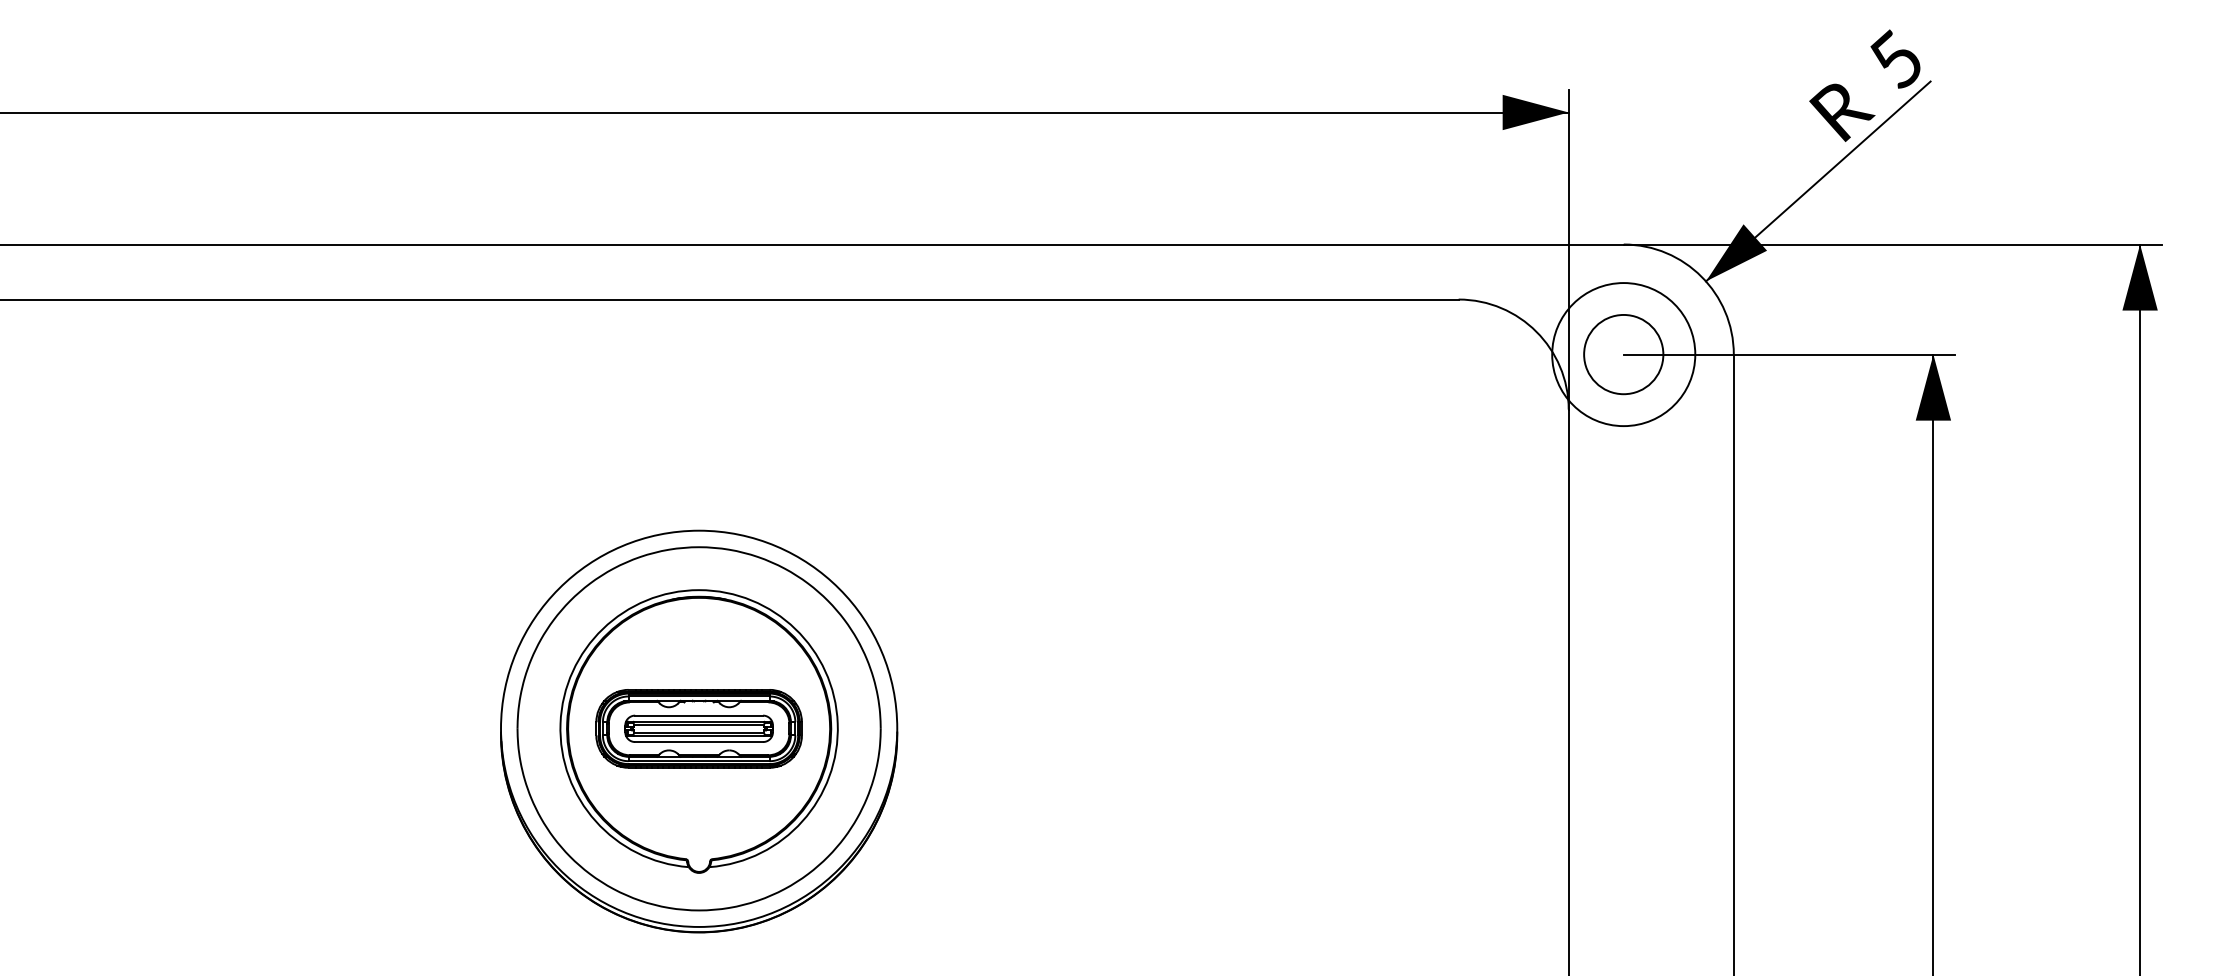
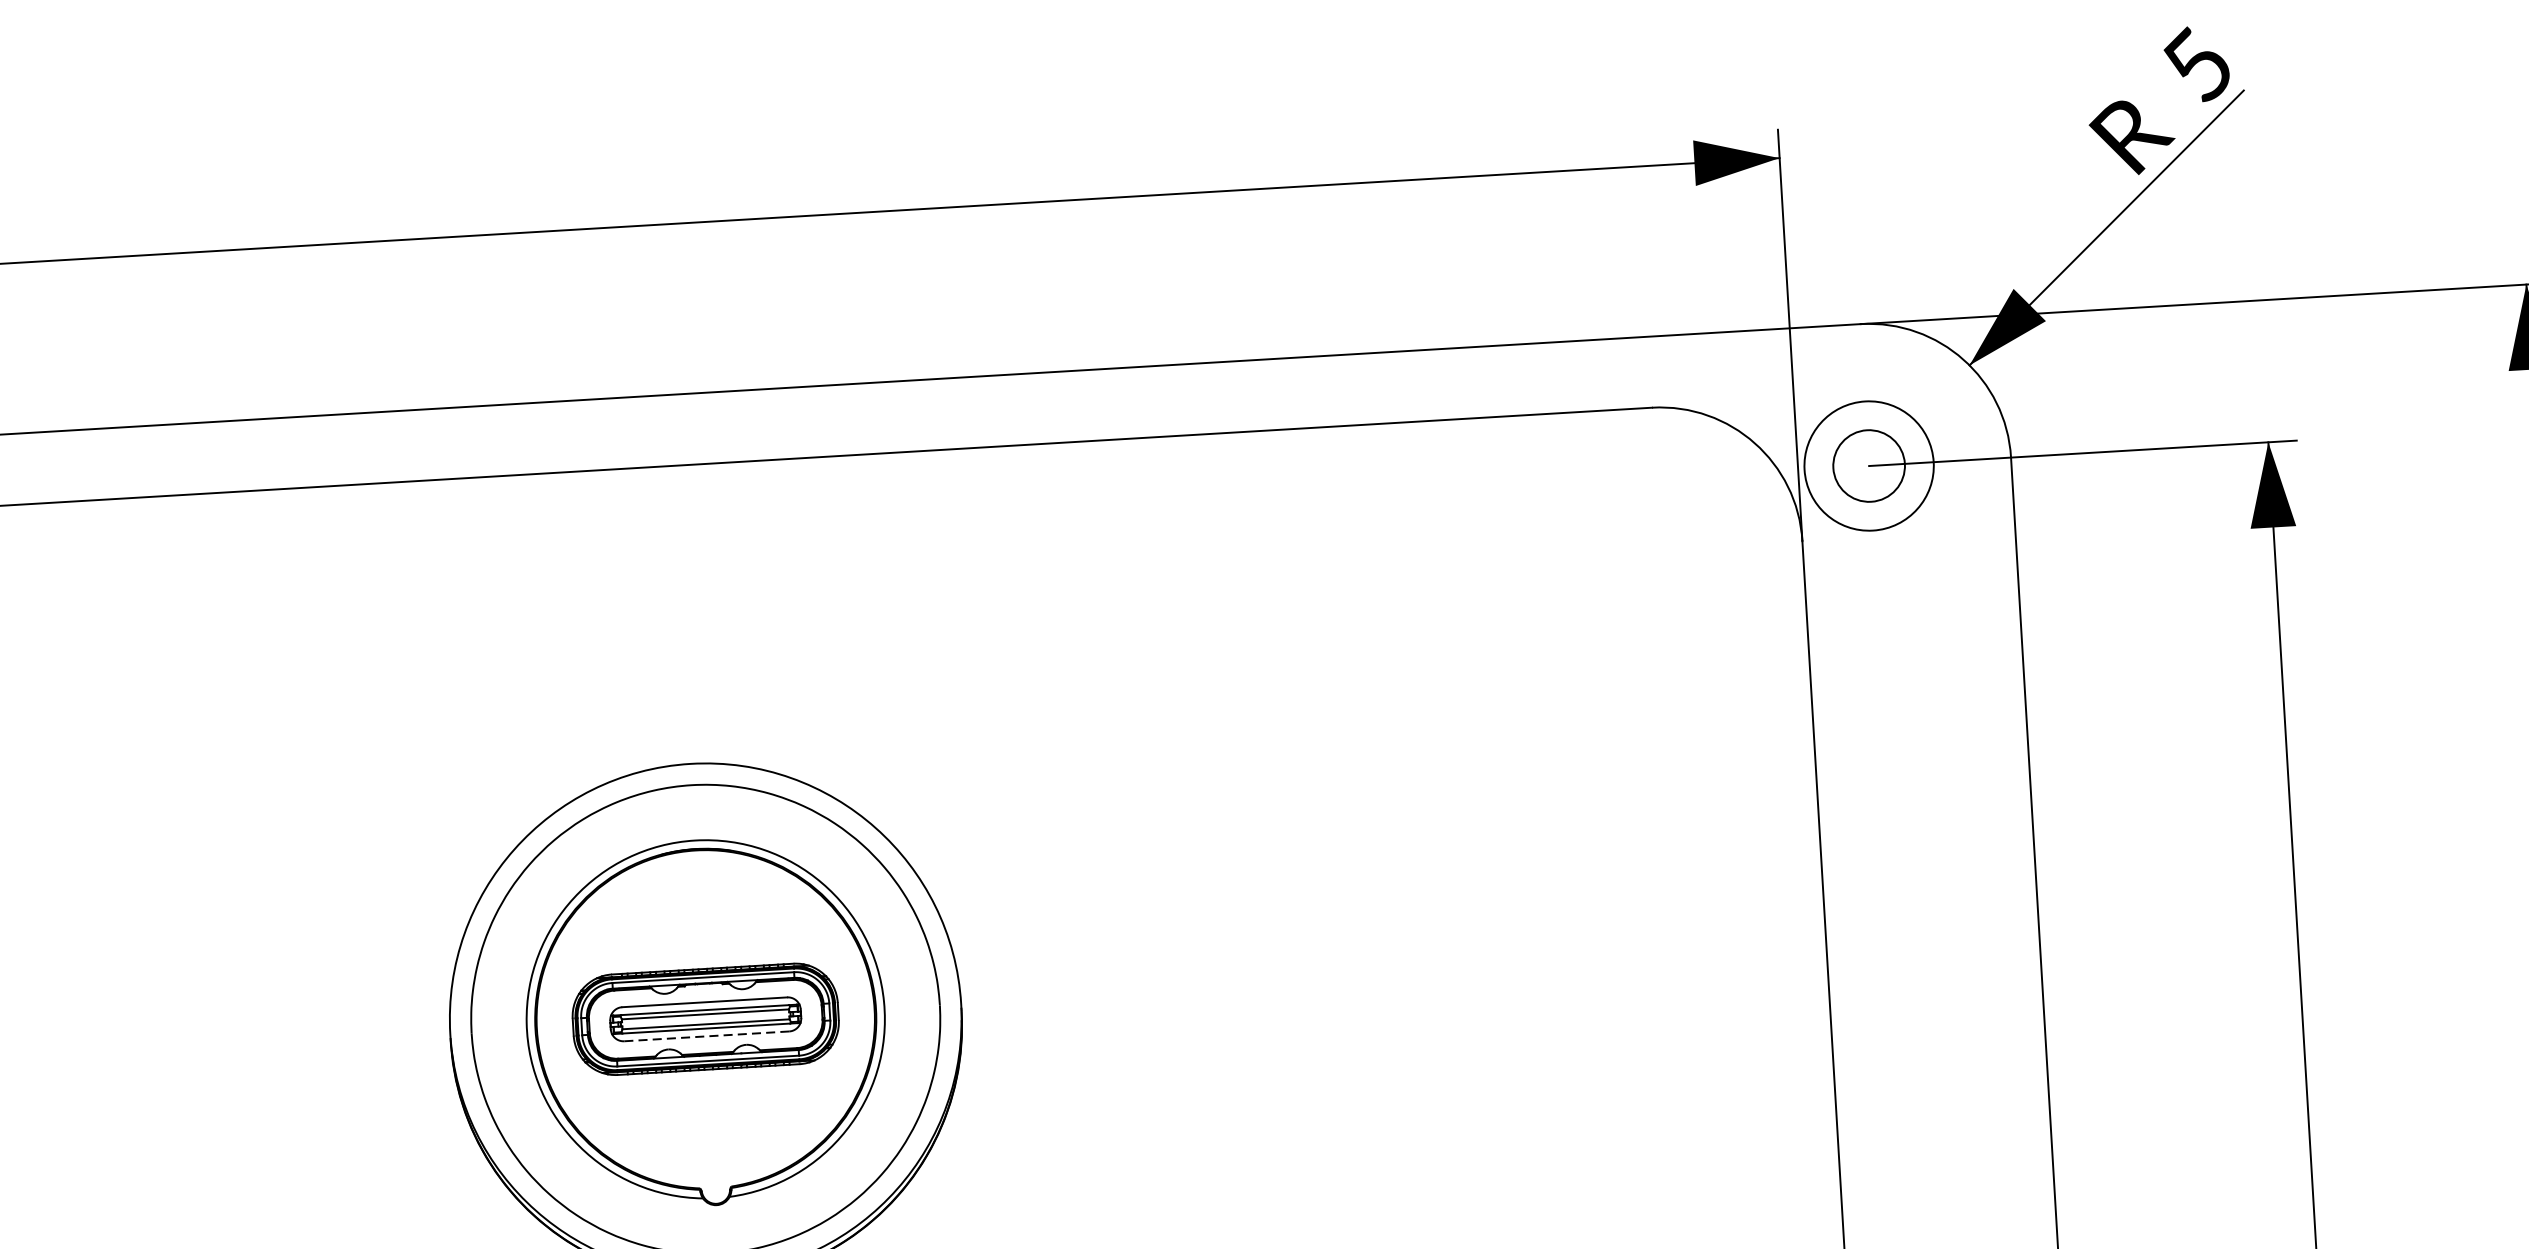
circle: (1623, 354) -> (1868, 465), size x0.7
circle: (1623, 354) -> (1868, 465), size x0.7
line: (699, 742) -> (707, 1036), solid -> dashed

